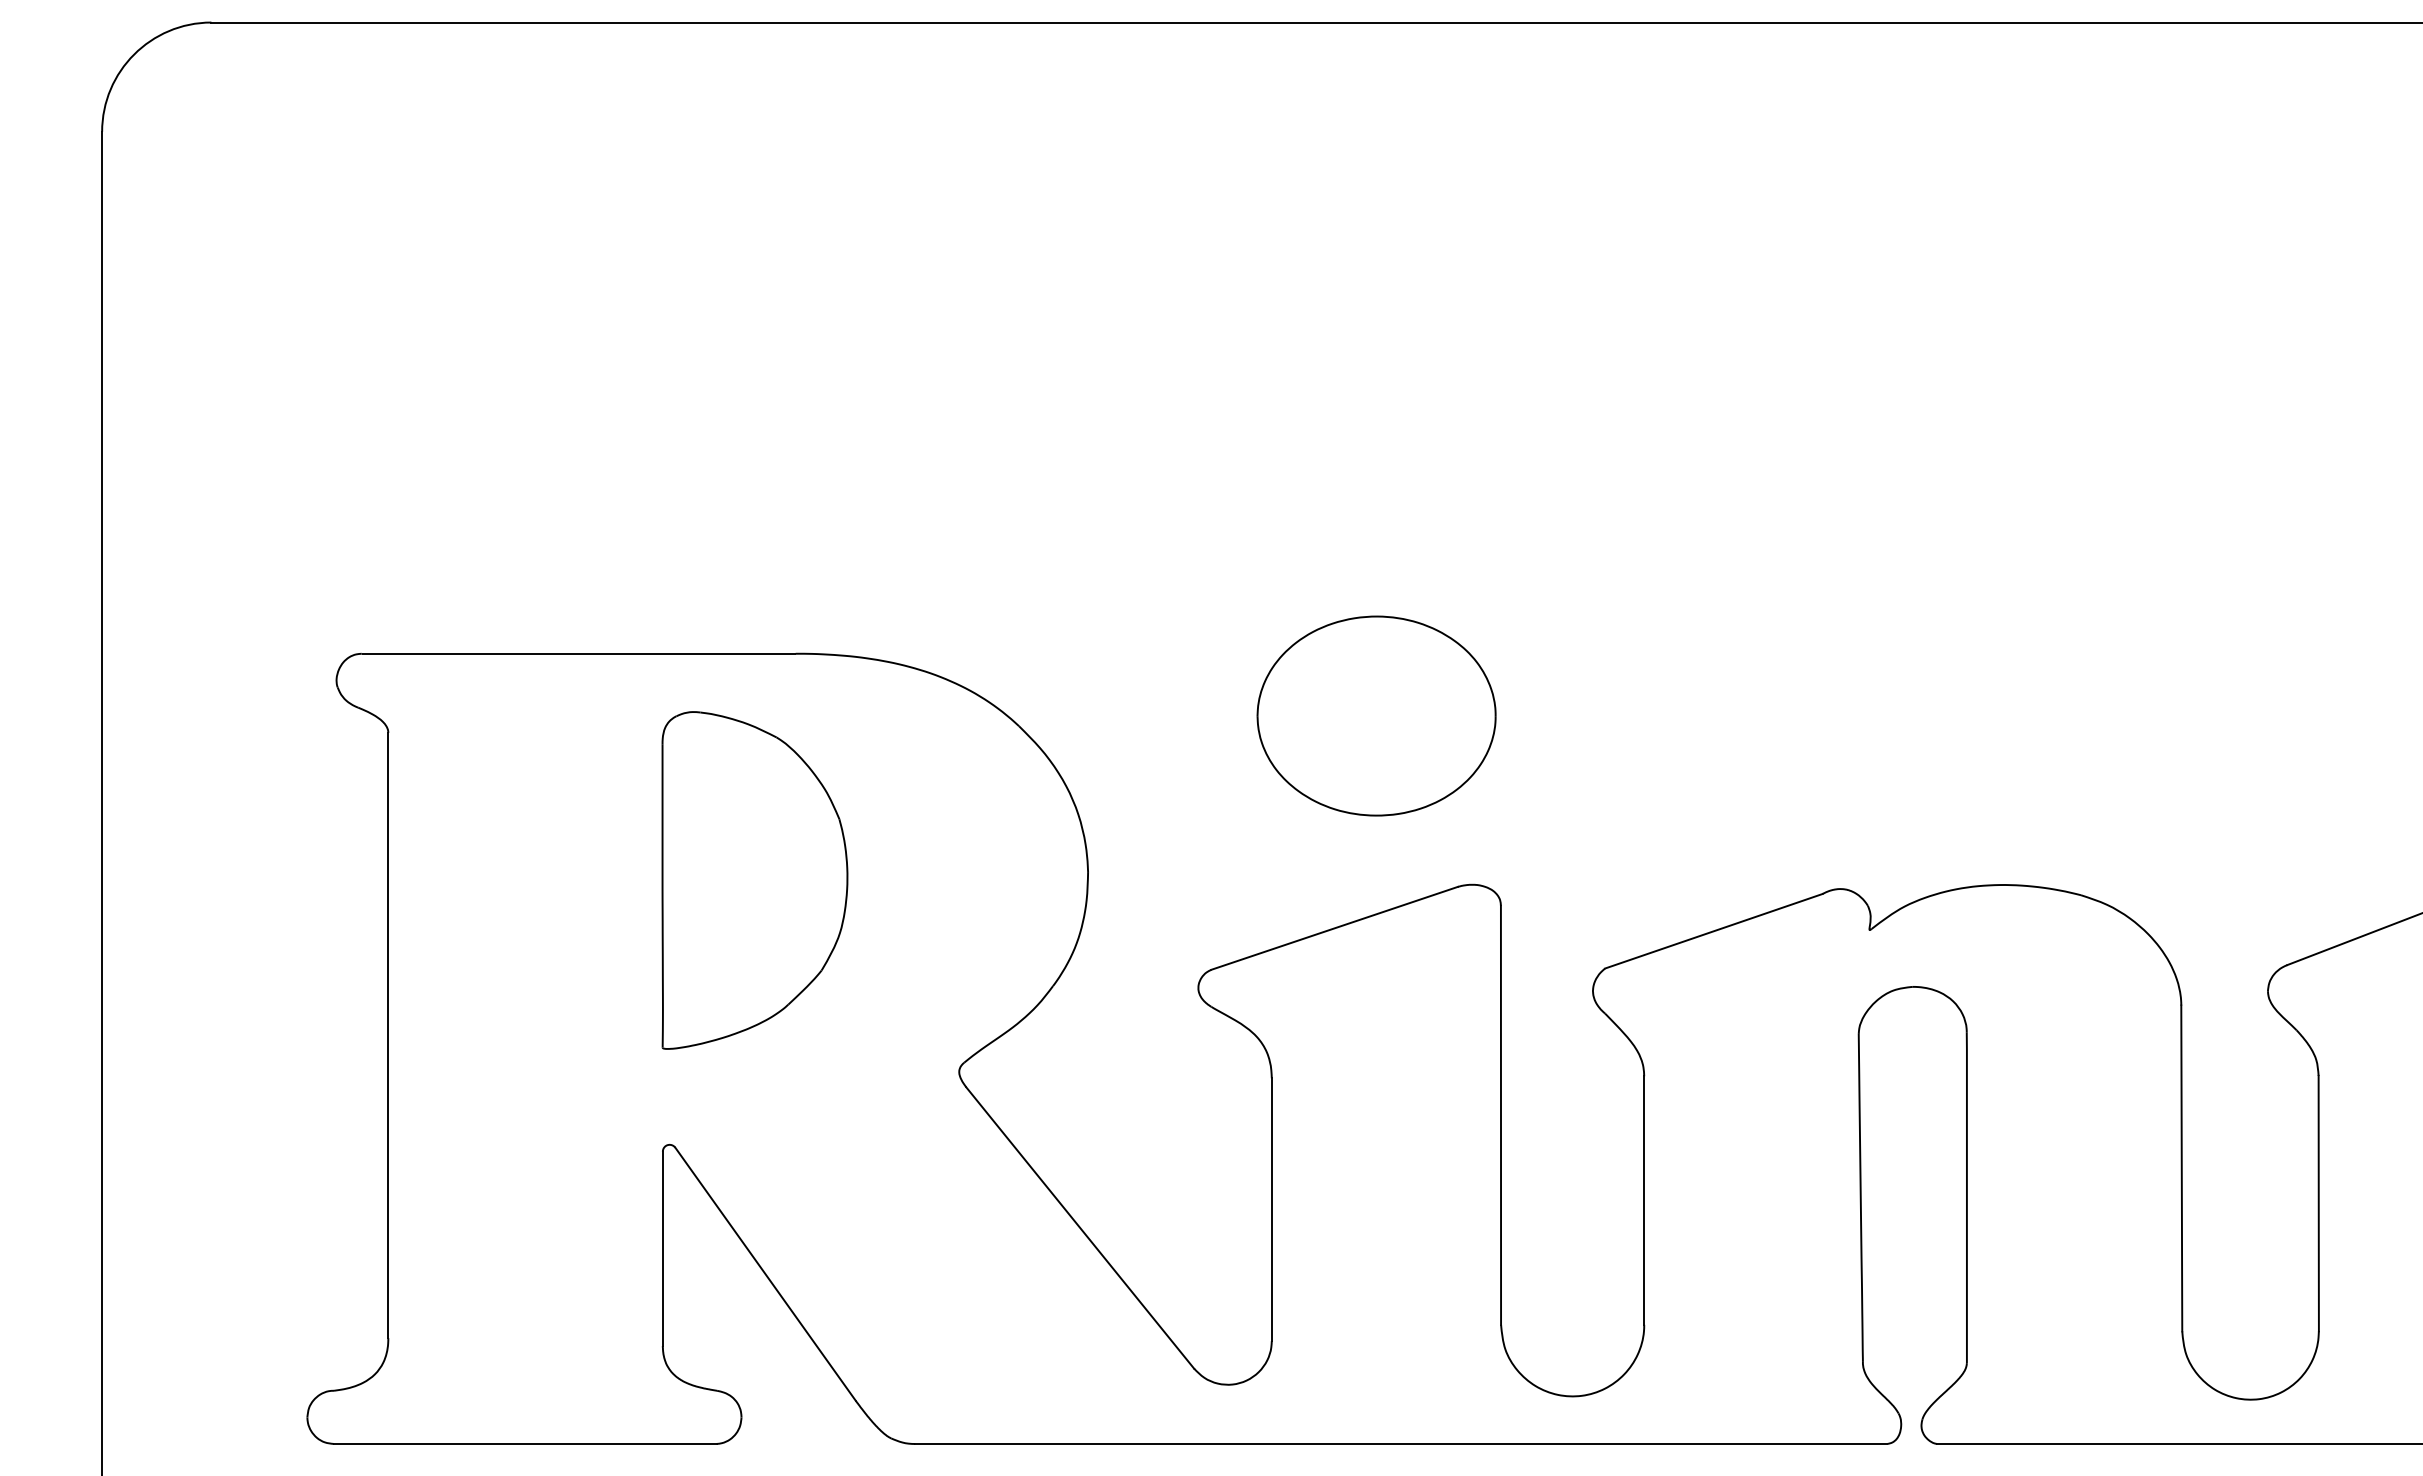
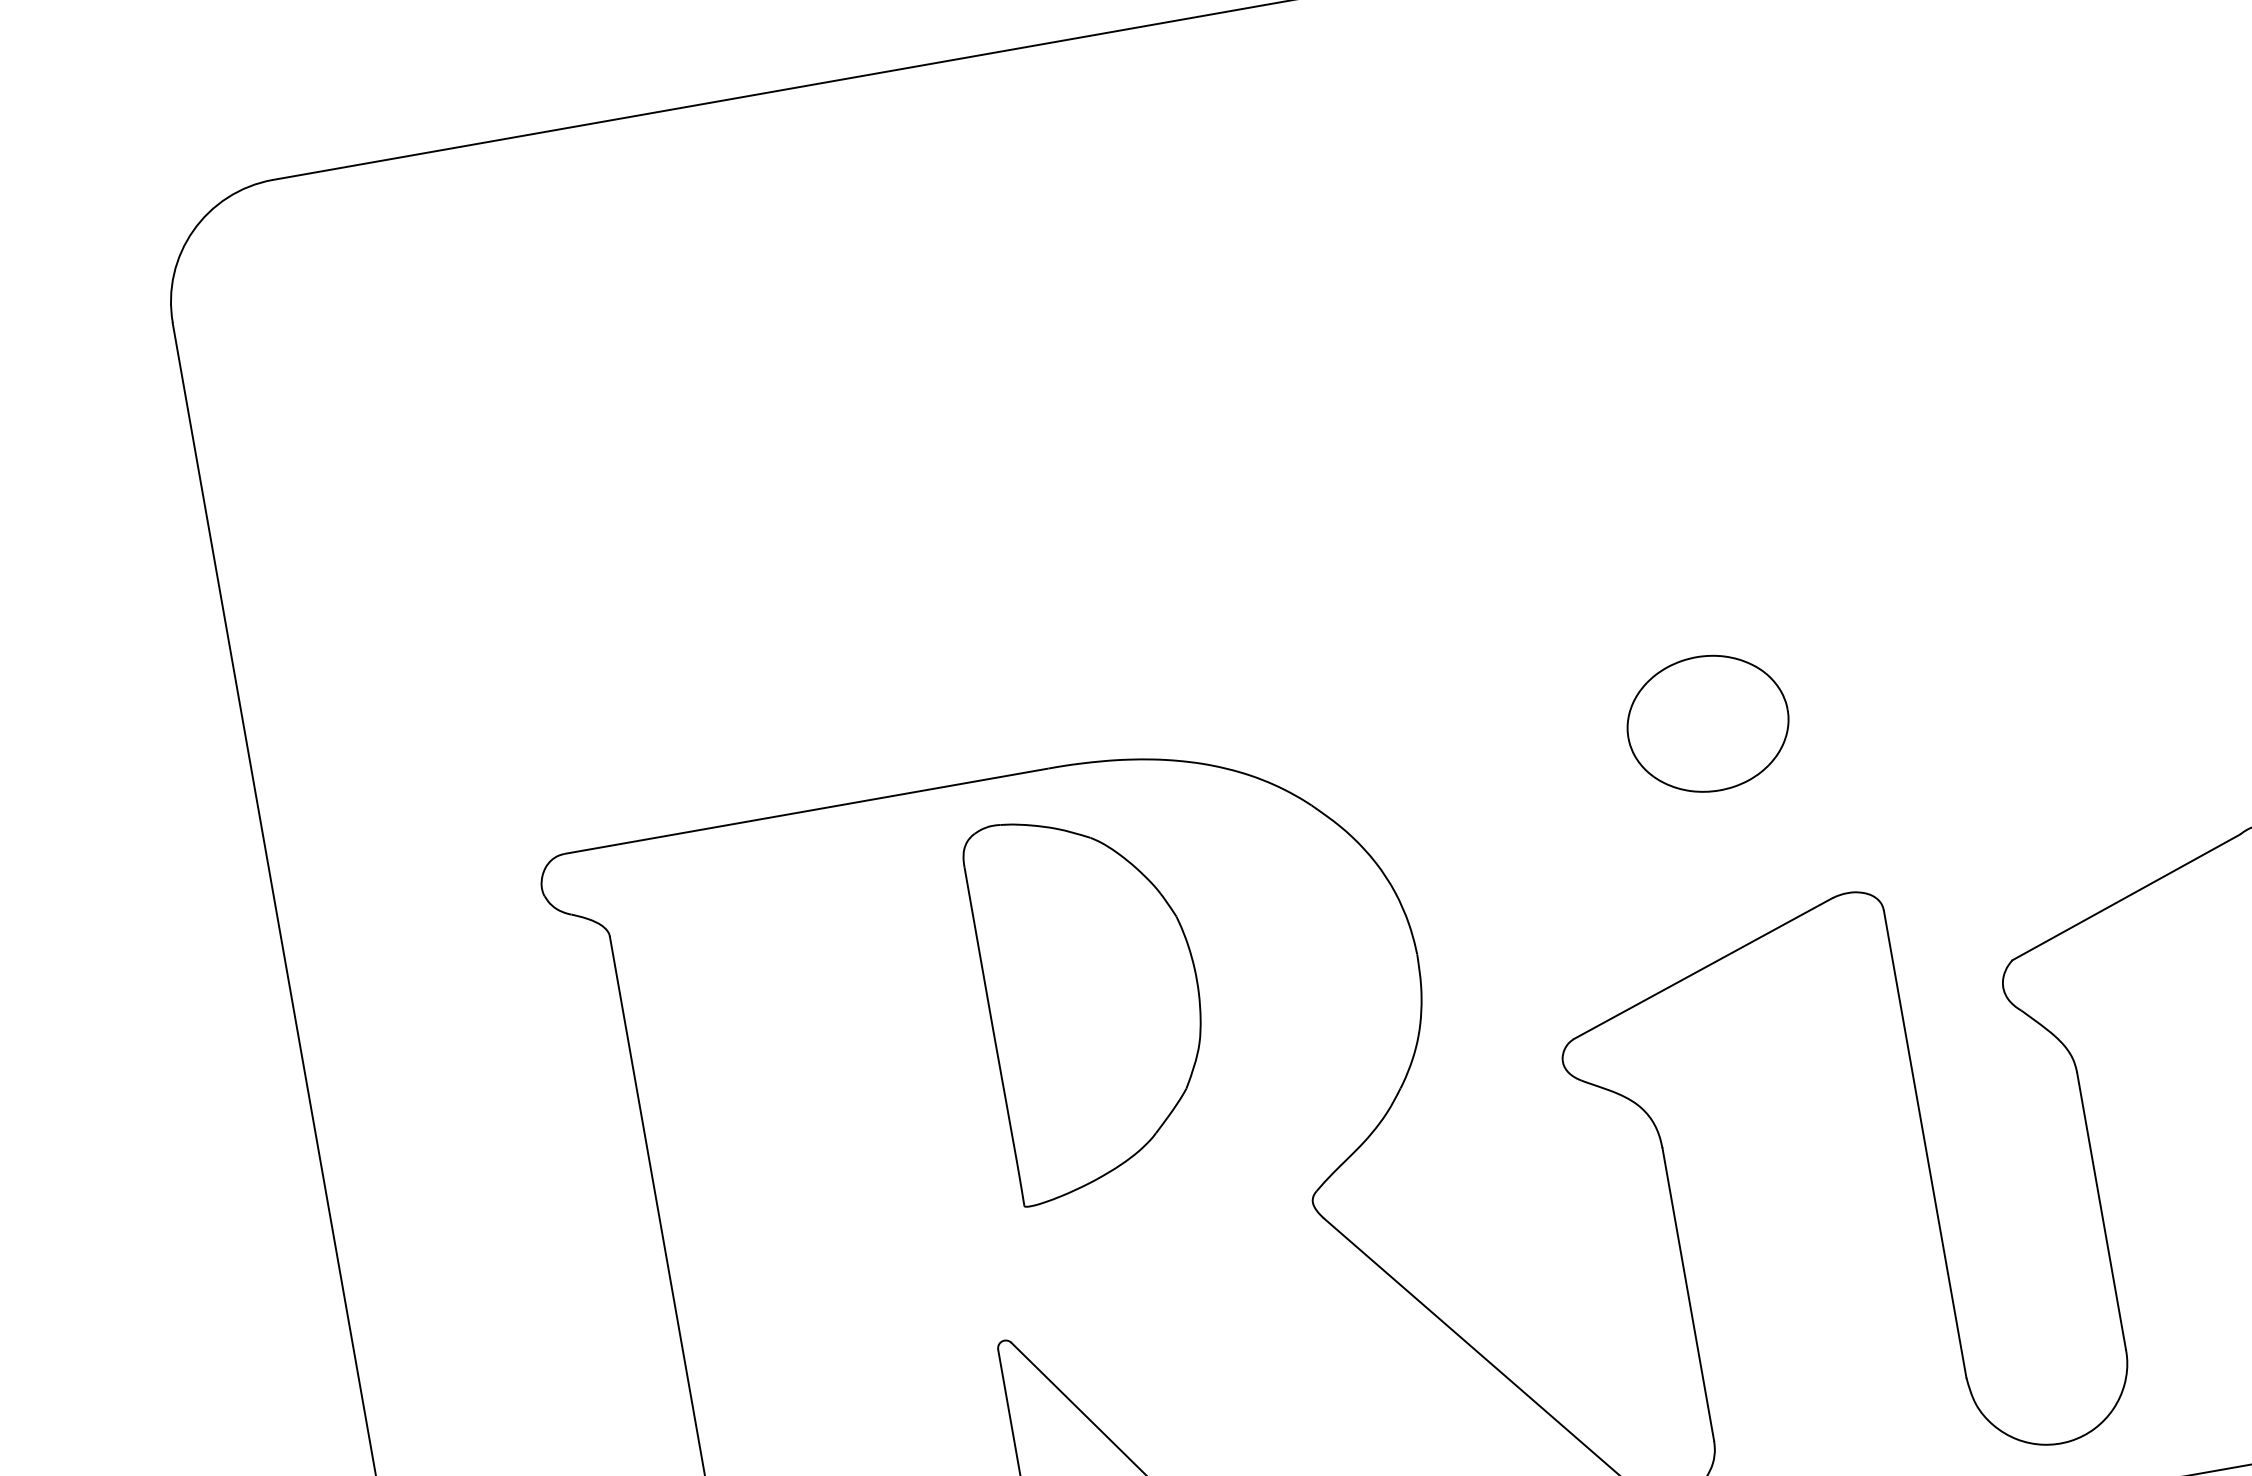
part: (1376, 715) -> (1707, 723), size x0.6
part: (754, 880) -> (1093, 1001), moved

